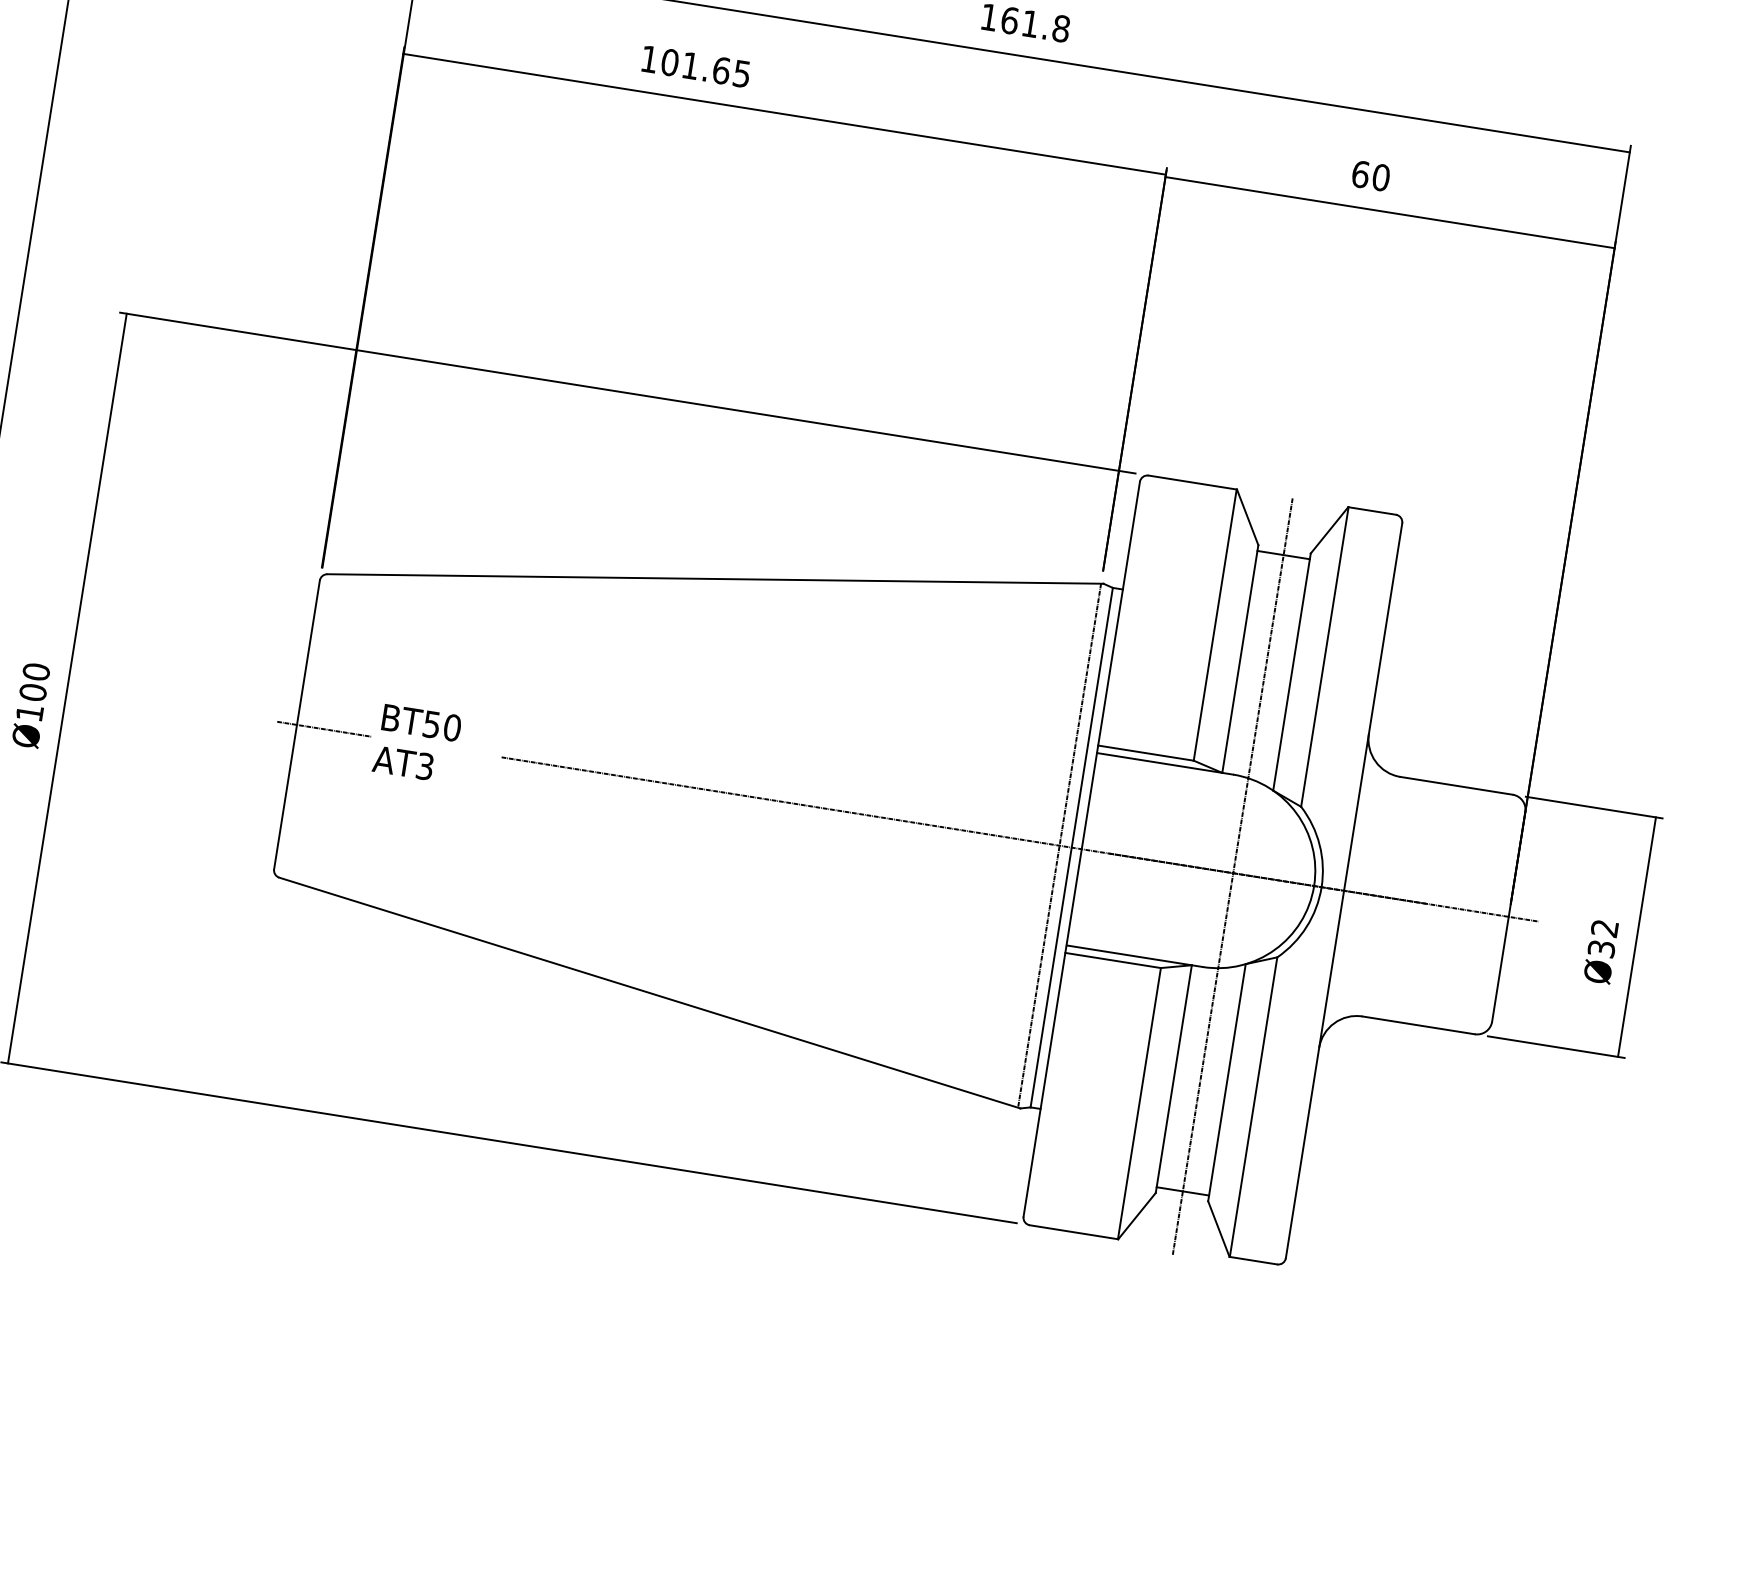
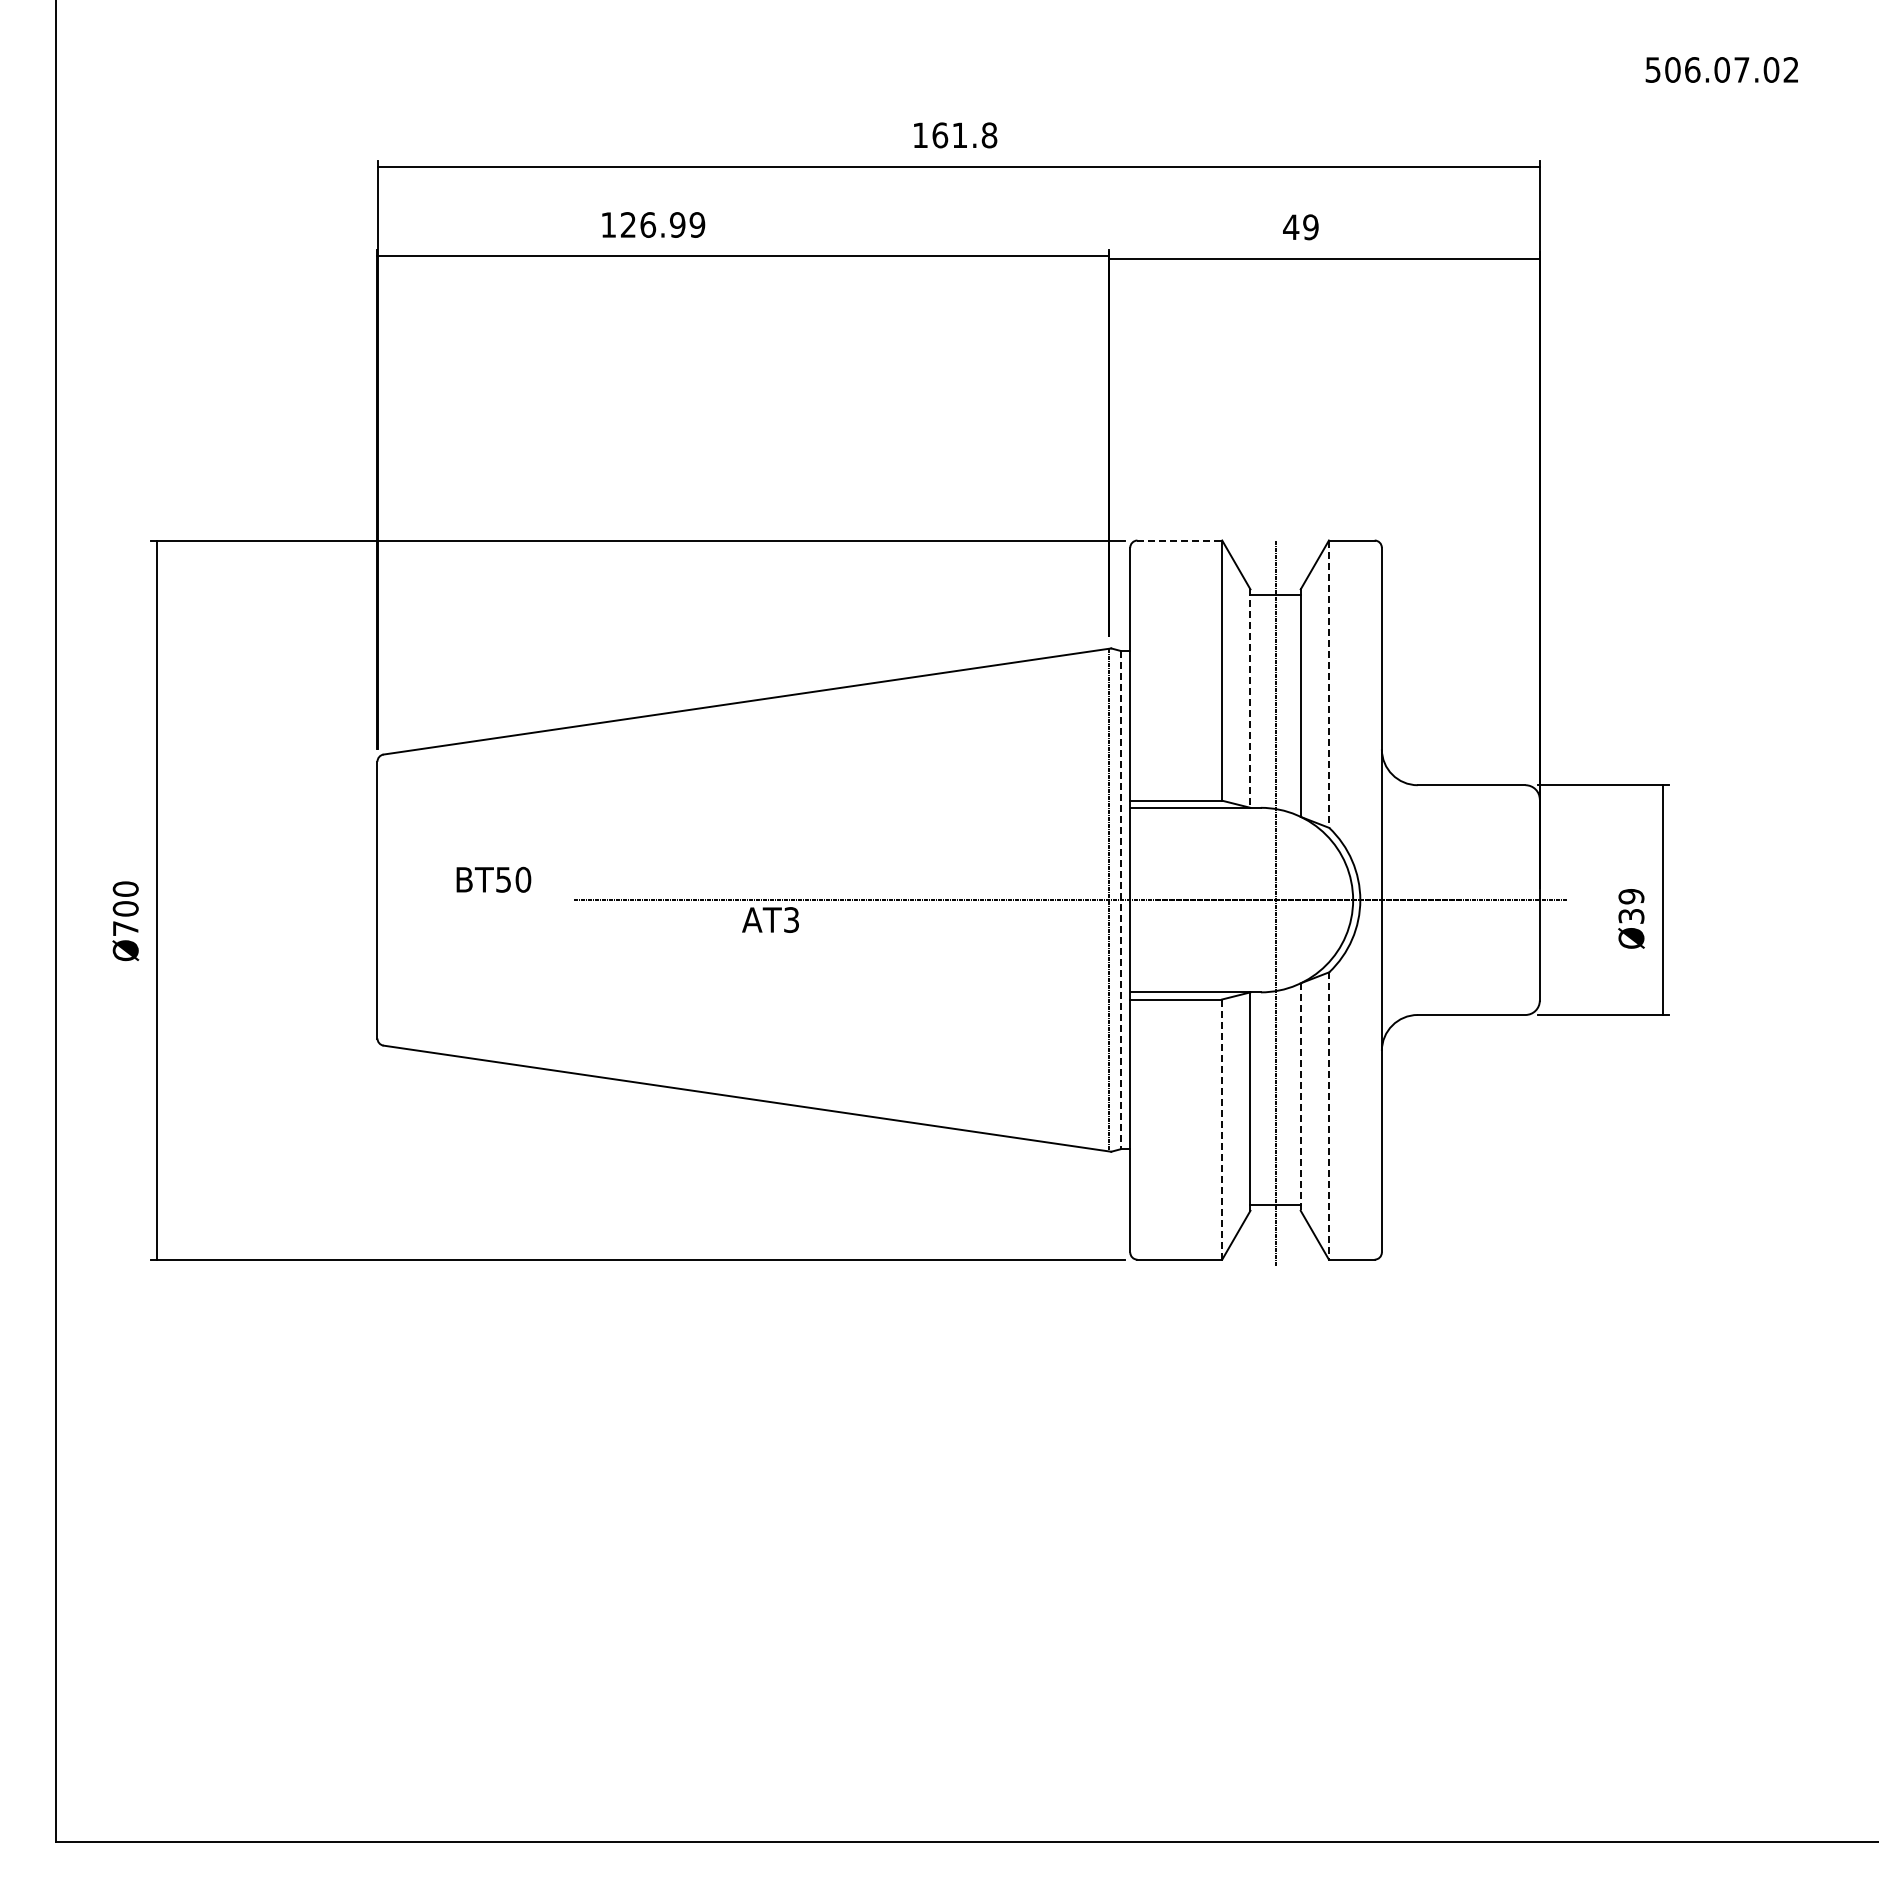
text: (705, 67) -> (662, 224), 101.65 -> 126.99
text: (1370, 176) -> (1300, 227), 60 -> 49
line: (1193, 482) -> (1180, 540), solid -> dashed
line: (1325, 657) -> (1329, 684), solid -> dashed
line: (1240, 659) -> (1250, 699), solid -> dashed
text: (29, 712) -> (125, 928), Ø100 -> Ø700
line: (324, 729) -> (403, 900), removed
text: (403, 762) -> (770, 919), moved
line: (1071, 848) -> (1120, 900), solid -> dashed
text: (1604, 928) -> (1631, 896), Ø32 -> Ø39
line: (1226, 1083) -> (1300, 1097), solid -> dashed
line: (1138, 1104) -> (1221, 1130), solid -> dashed
line: (1253, 1106) -> (1329, 1115), solid -> dashed

